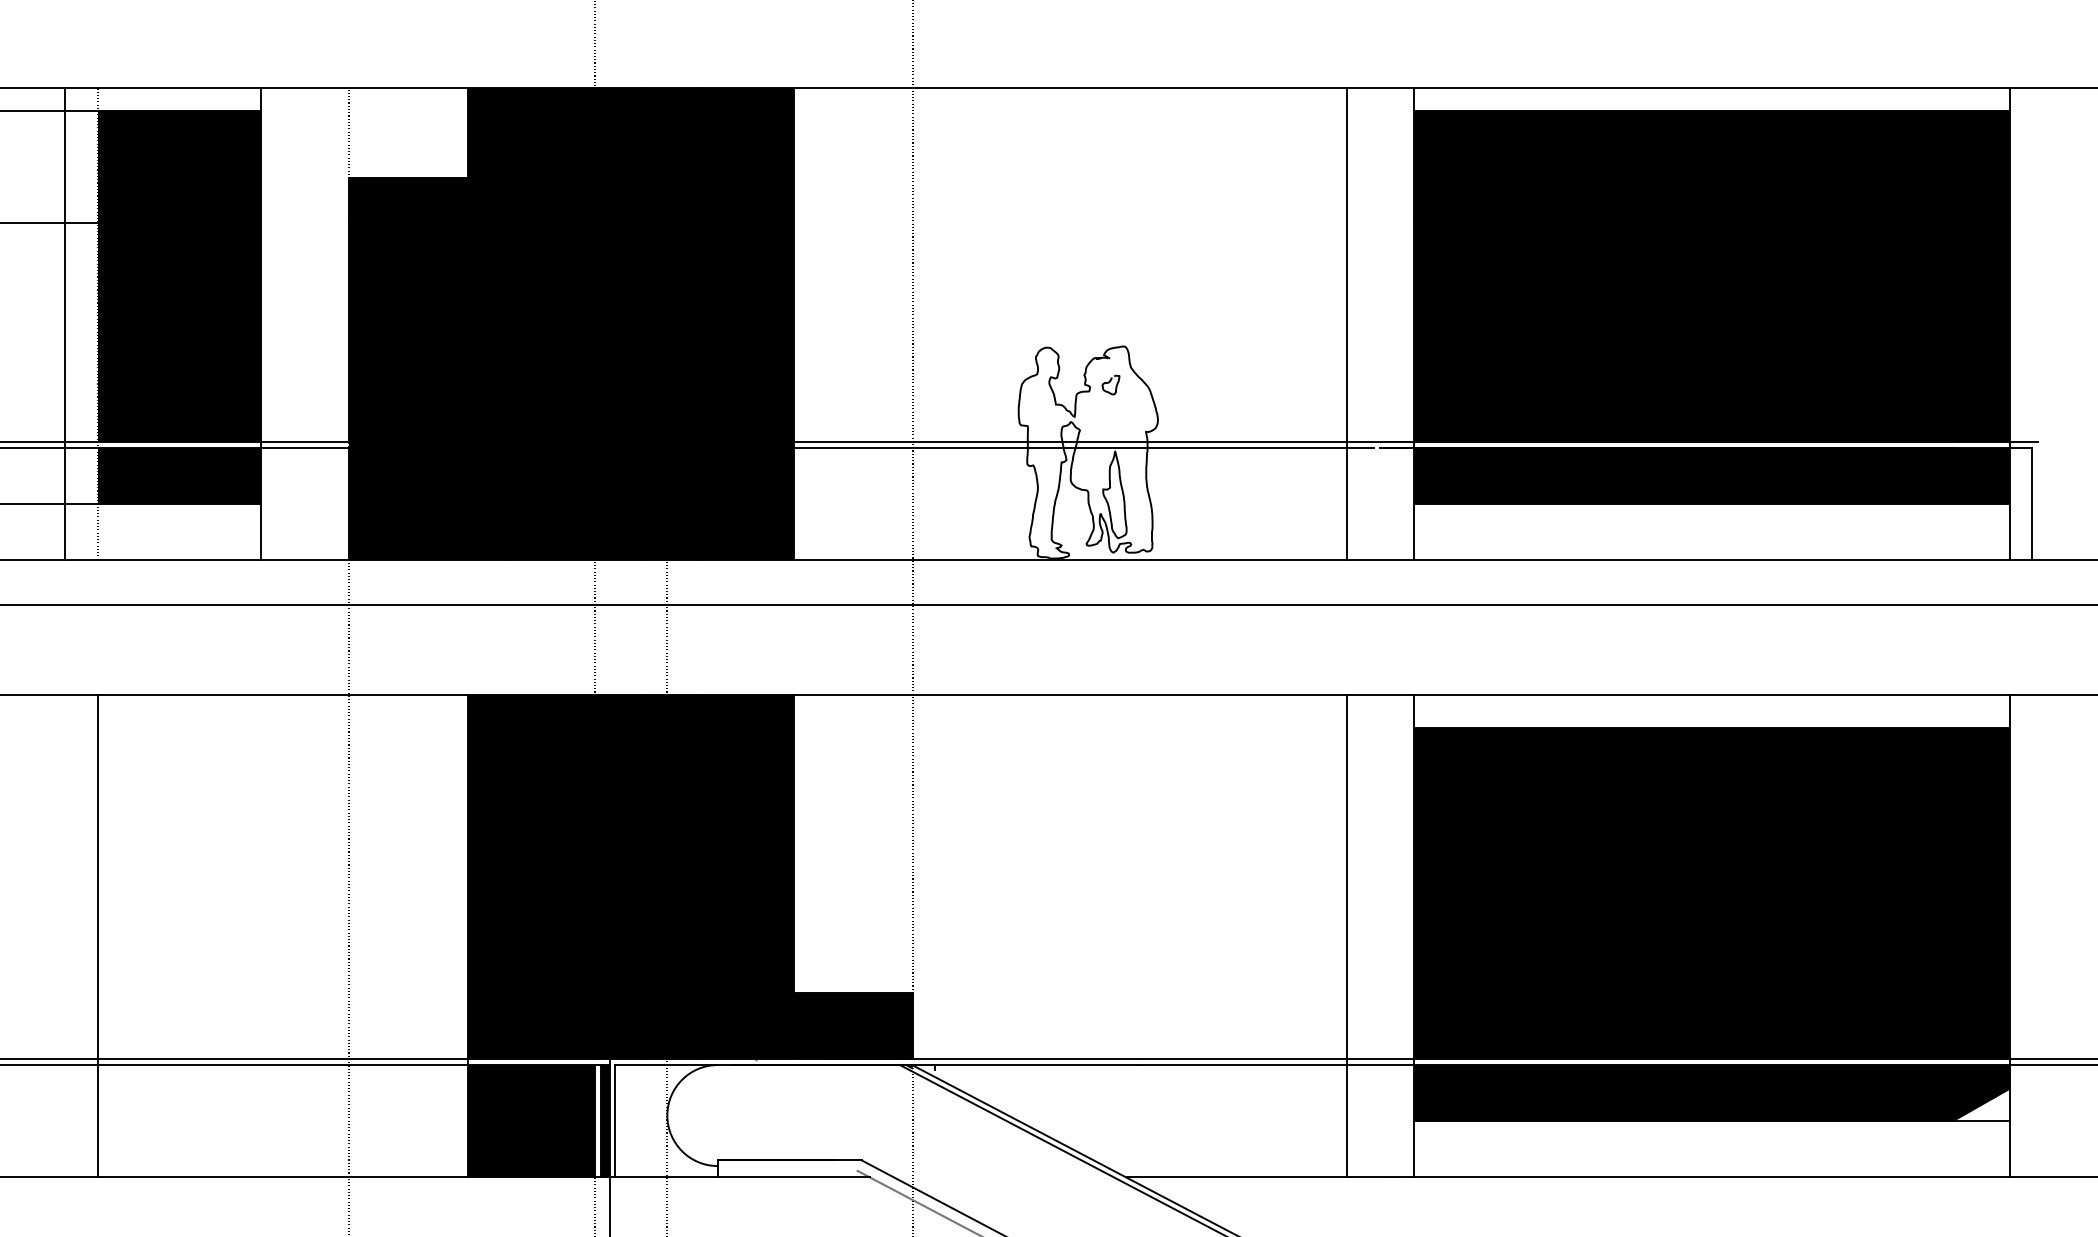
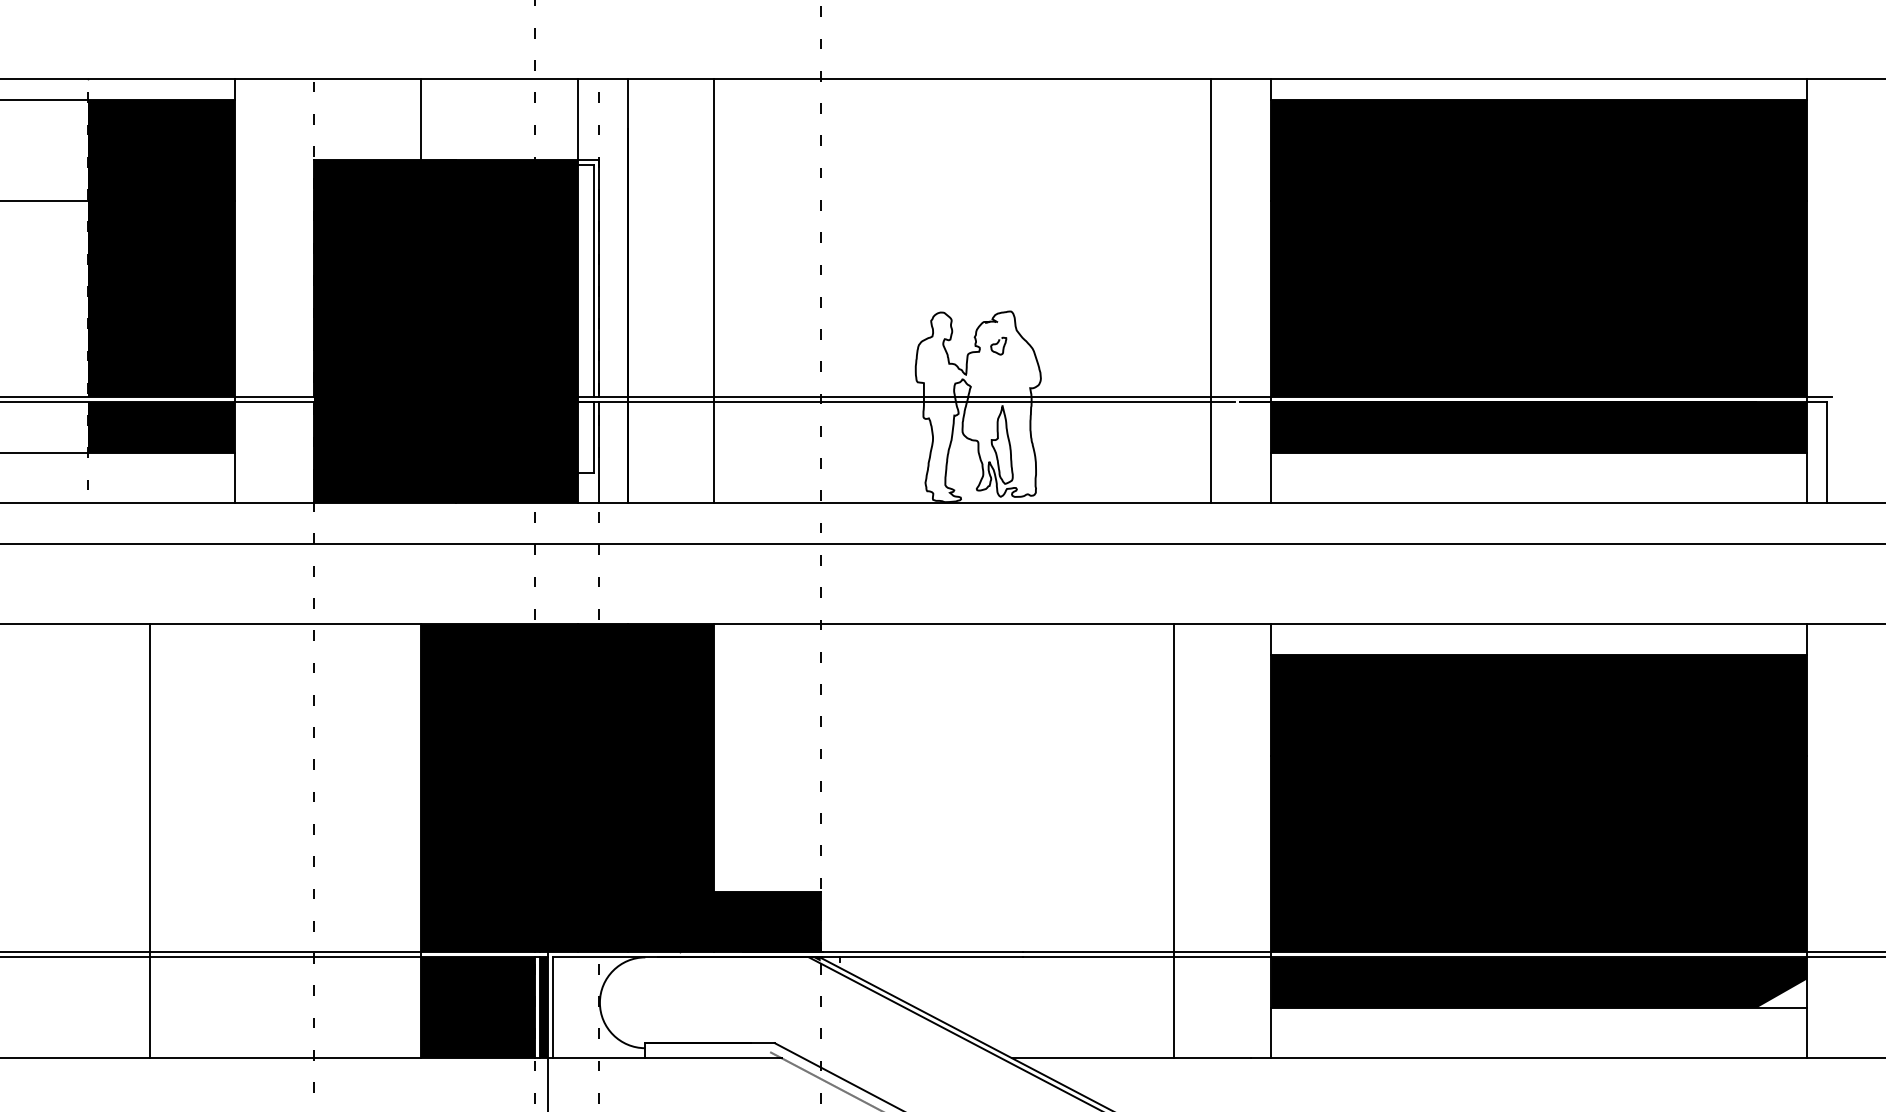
line: (64, 323) -> (58, 290), removed
fill: (630, 323) -> (566, 290), removed
line: (98, 935) -> (149, 840), moved
line: (1346, 935) -> (1173, 840), moved

